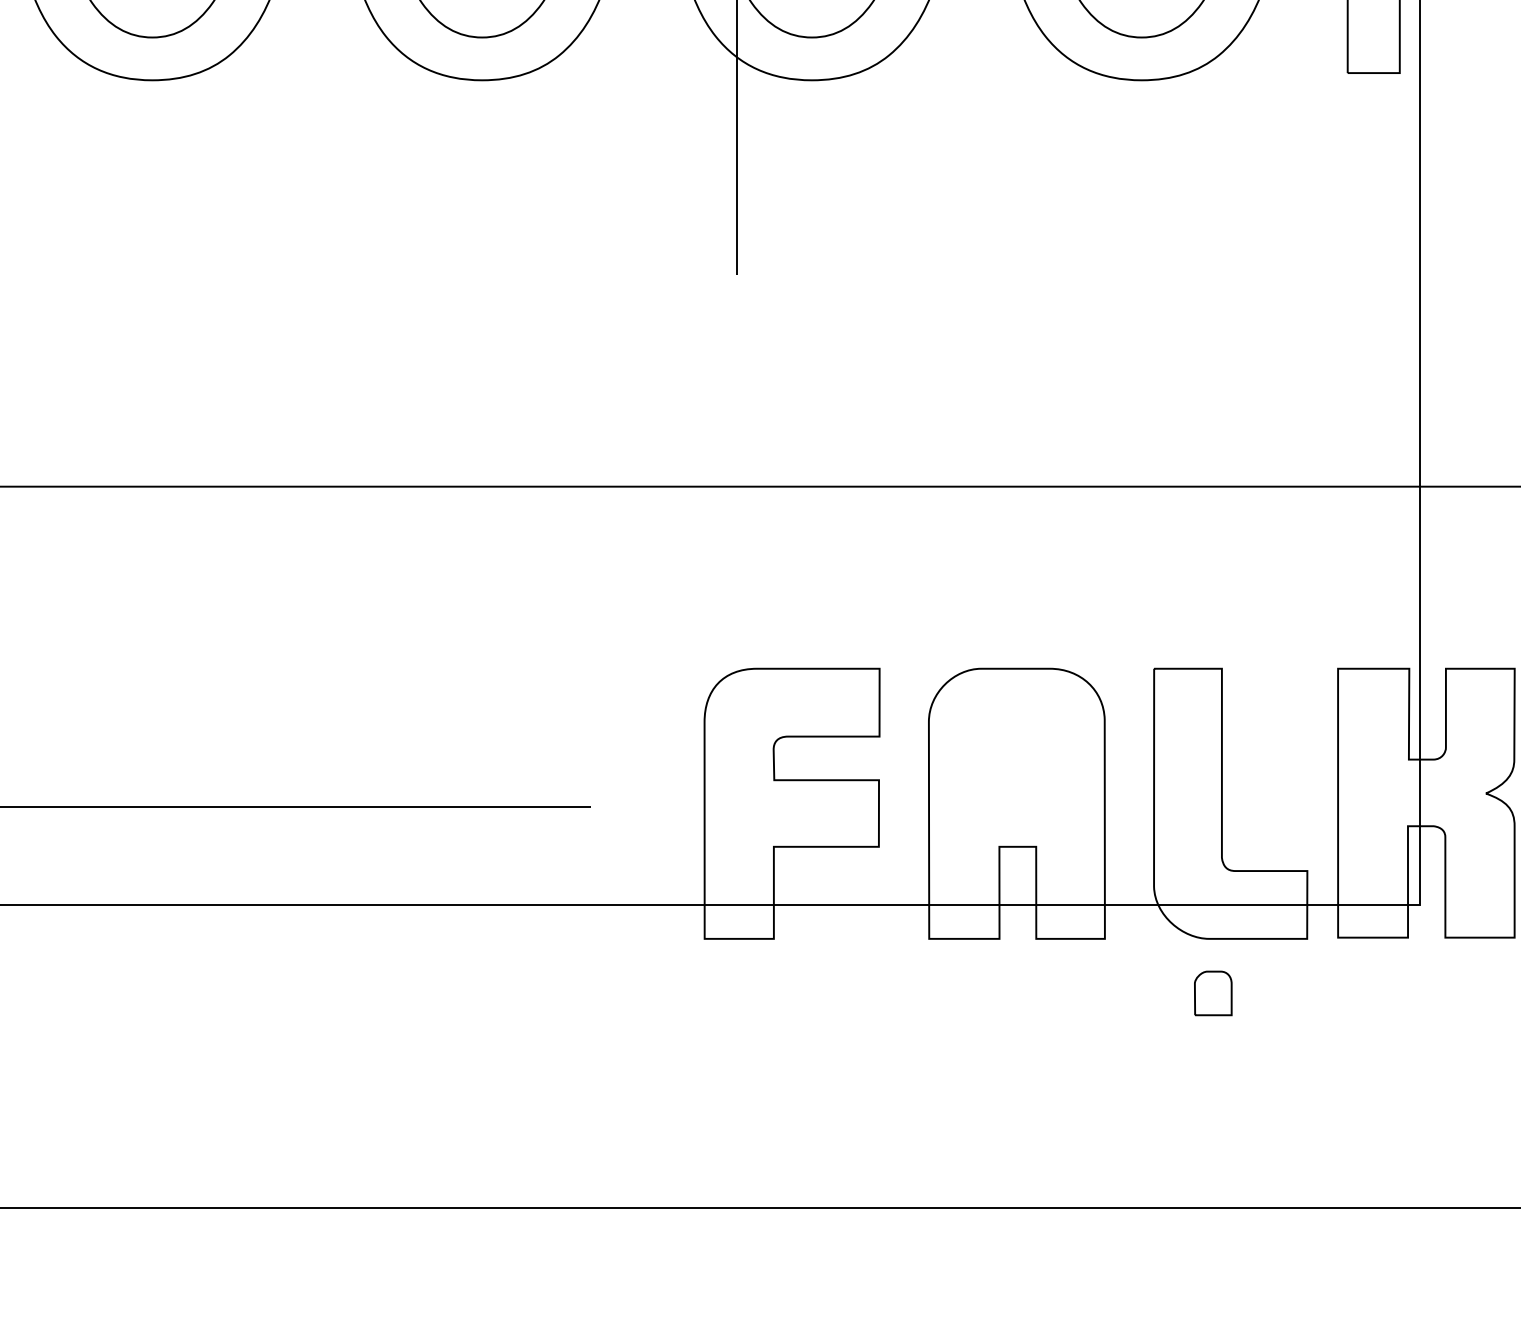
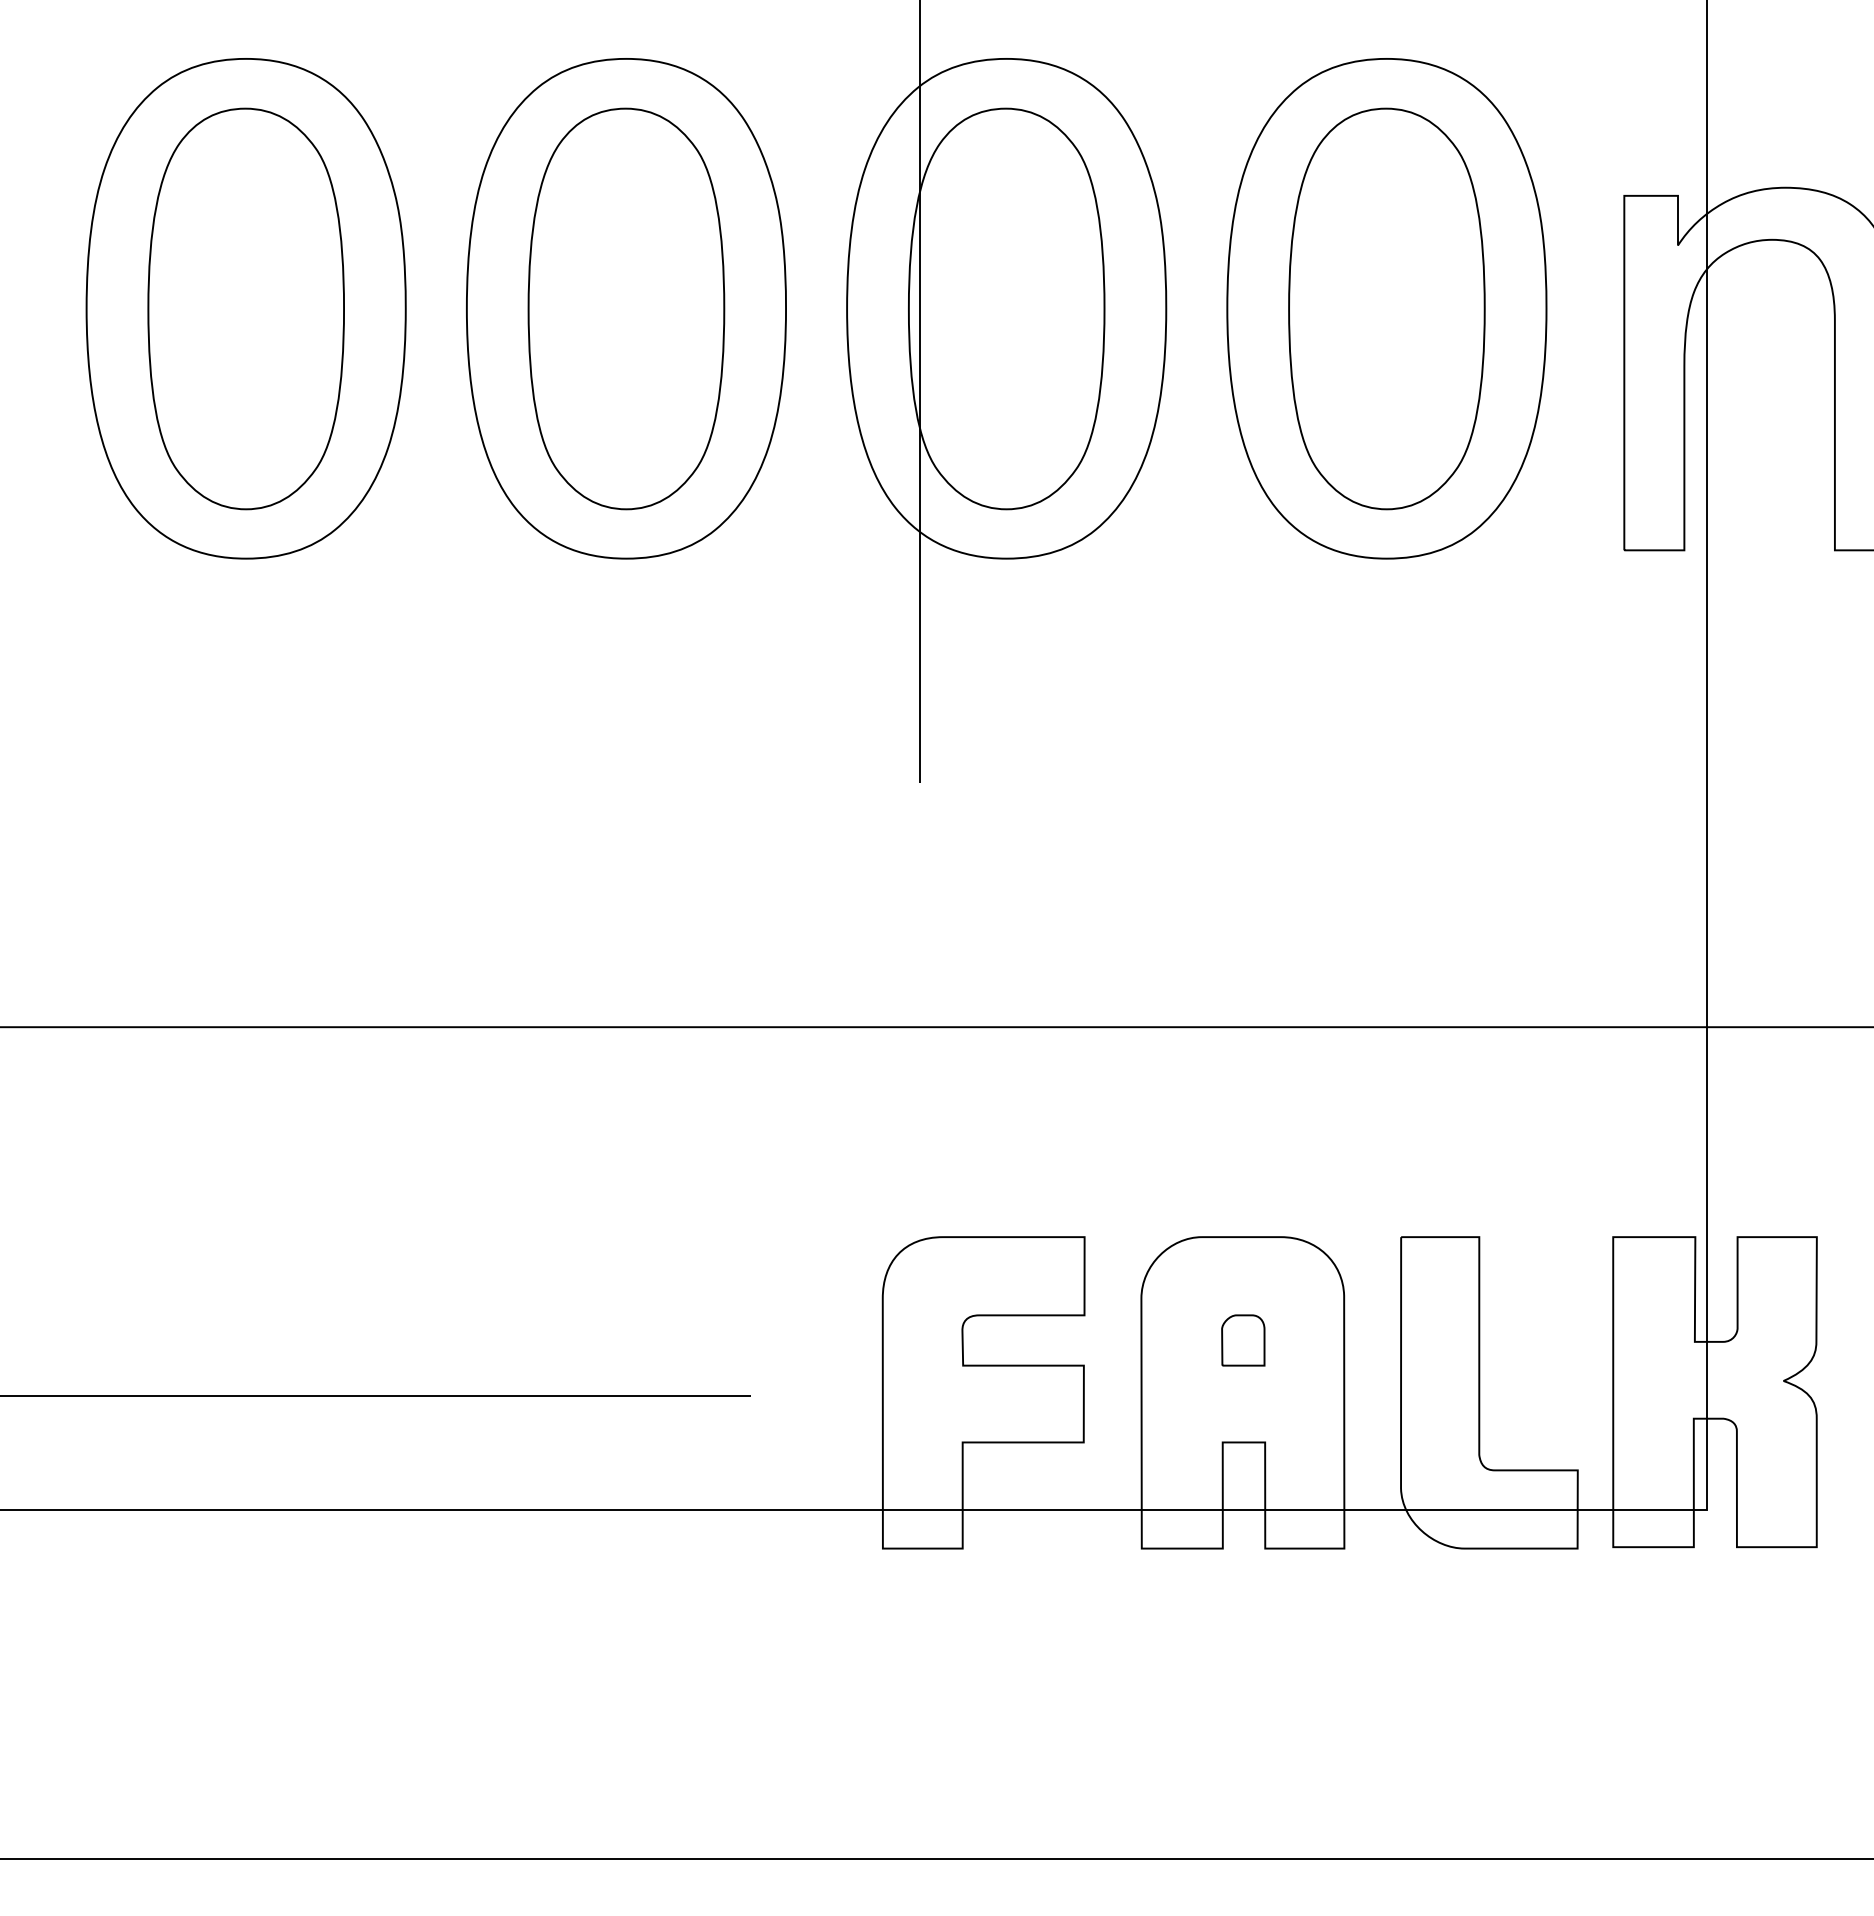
part: (1213, 993) -> (1243, 1340), moved

